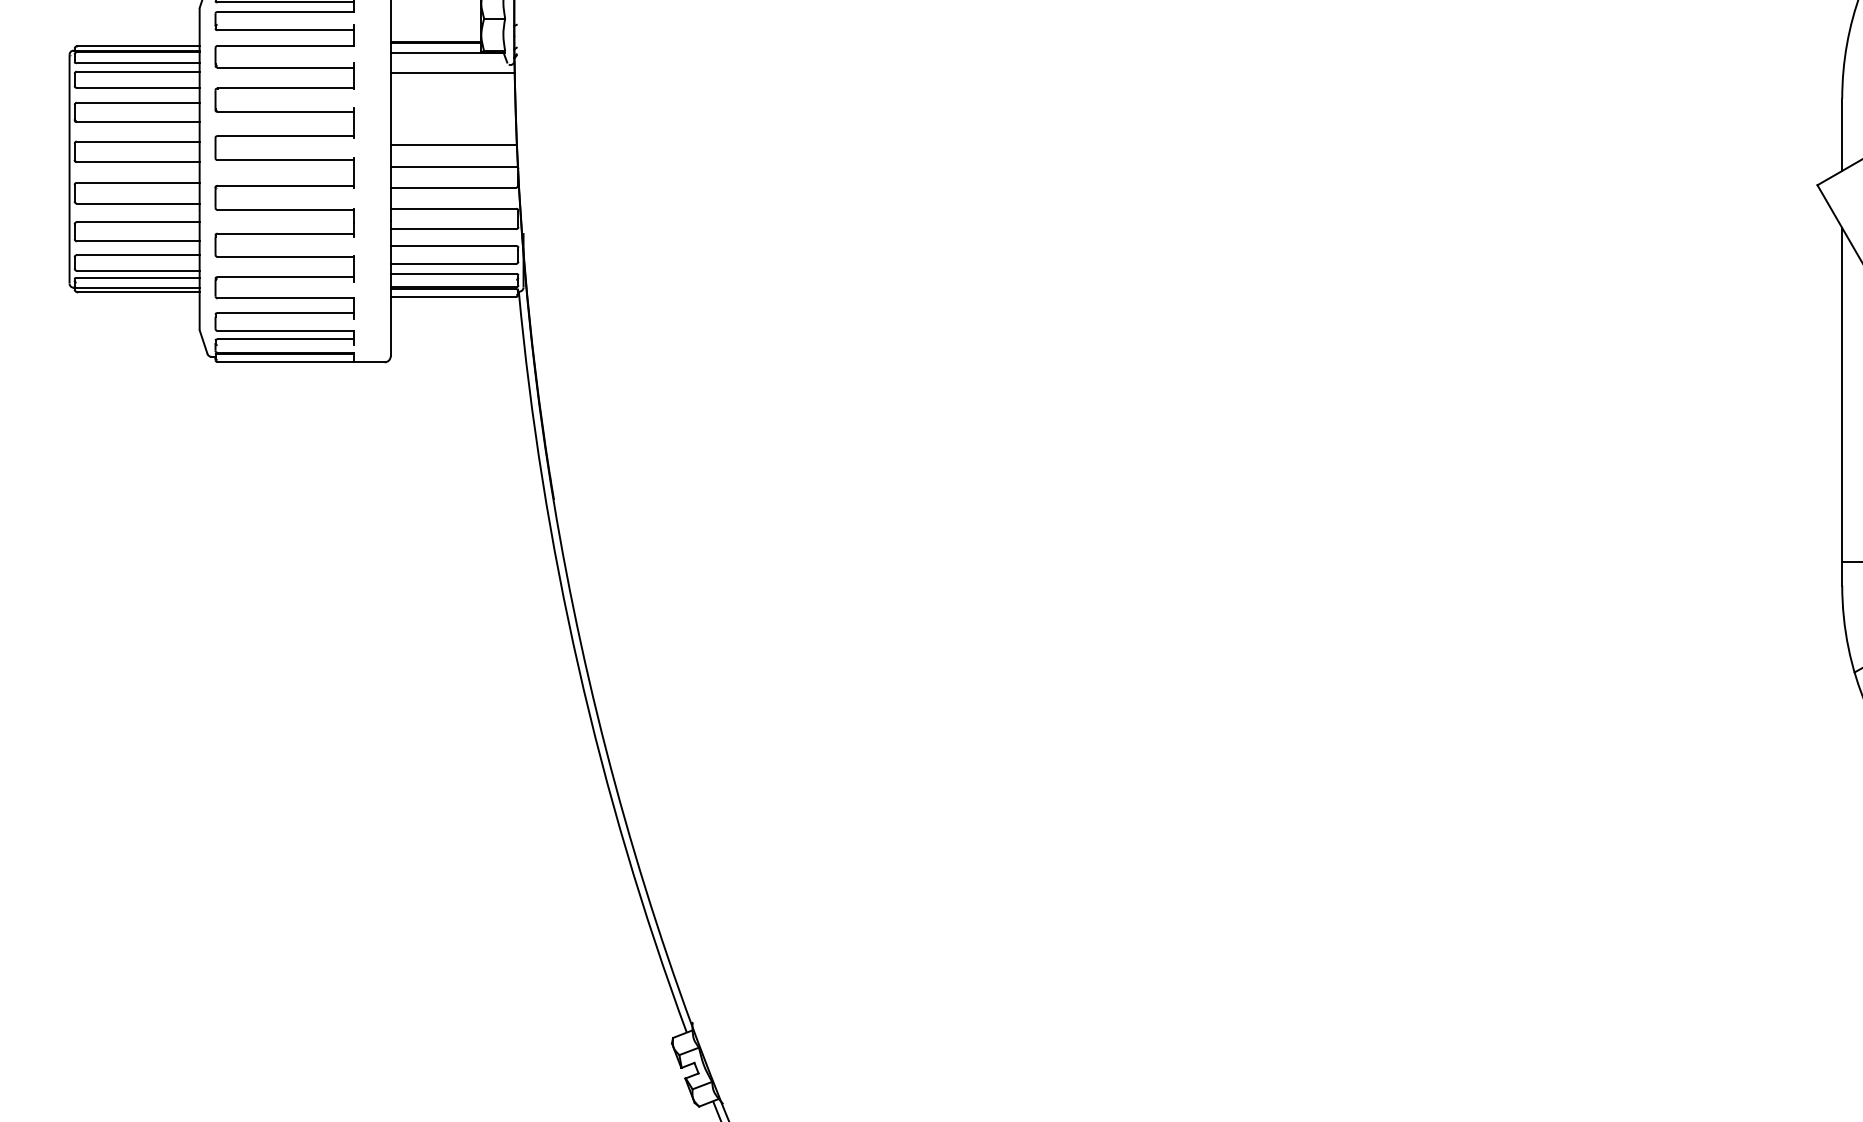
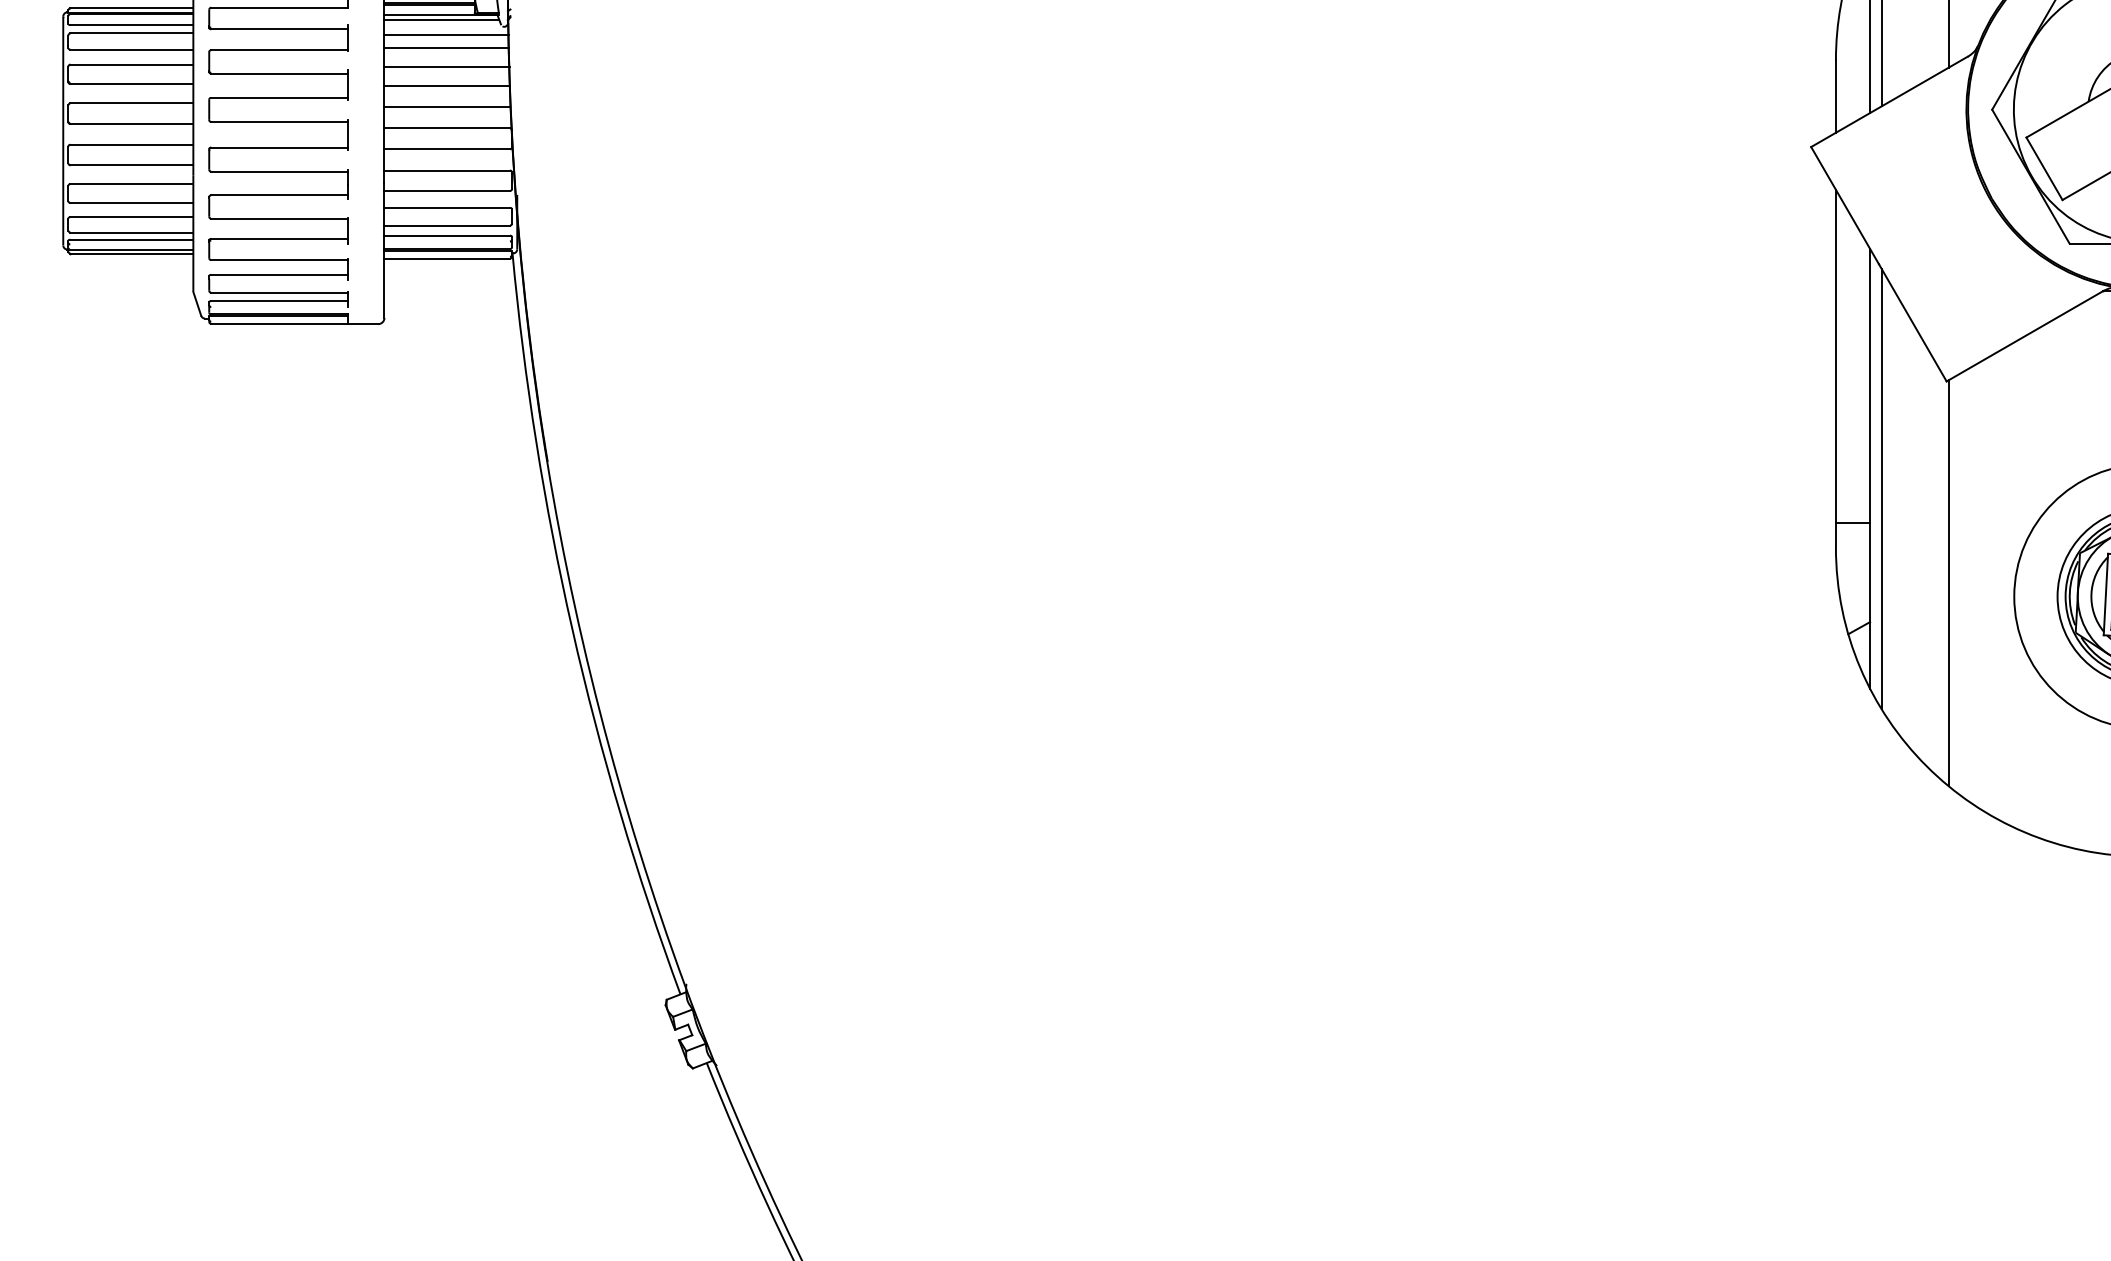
line: (447, 57) -> (441, 19), added
line: (452, 85) -> (446, 47), added
line: (453, 105) -> (447, 67), added
line: (453, 123) -> (447, 85), added

